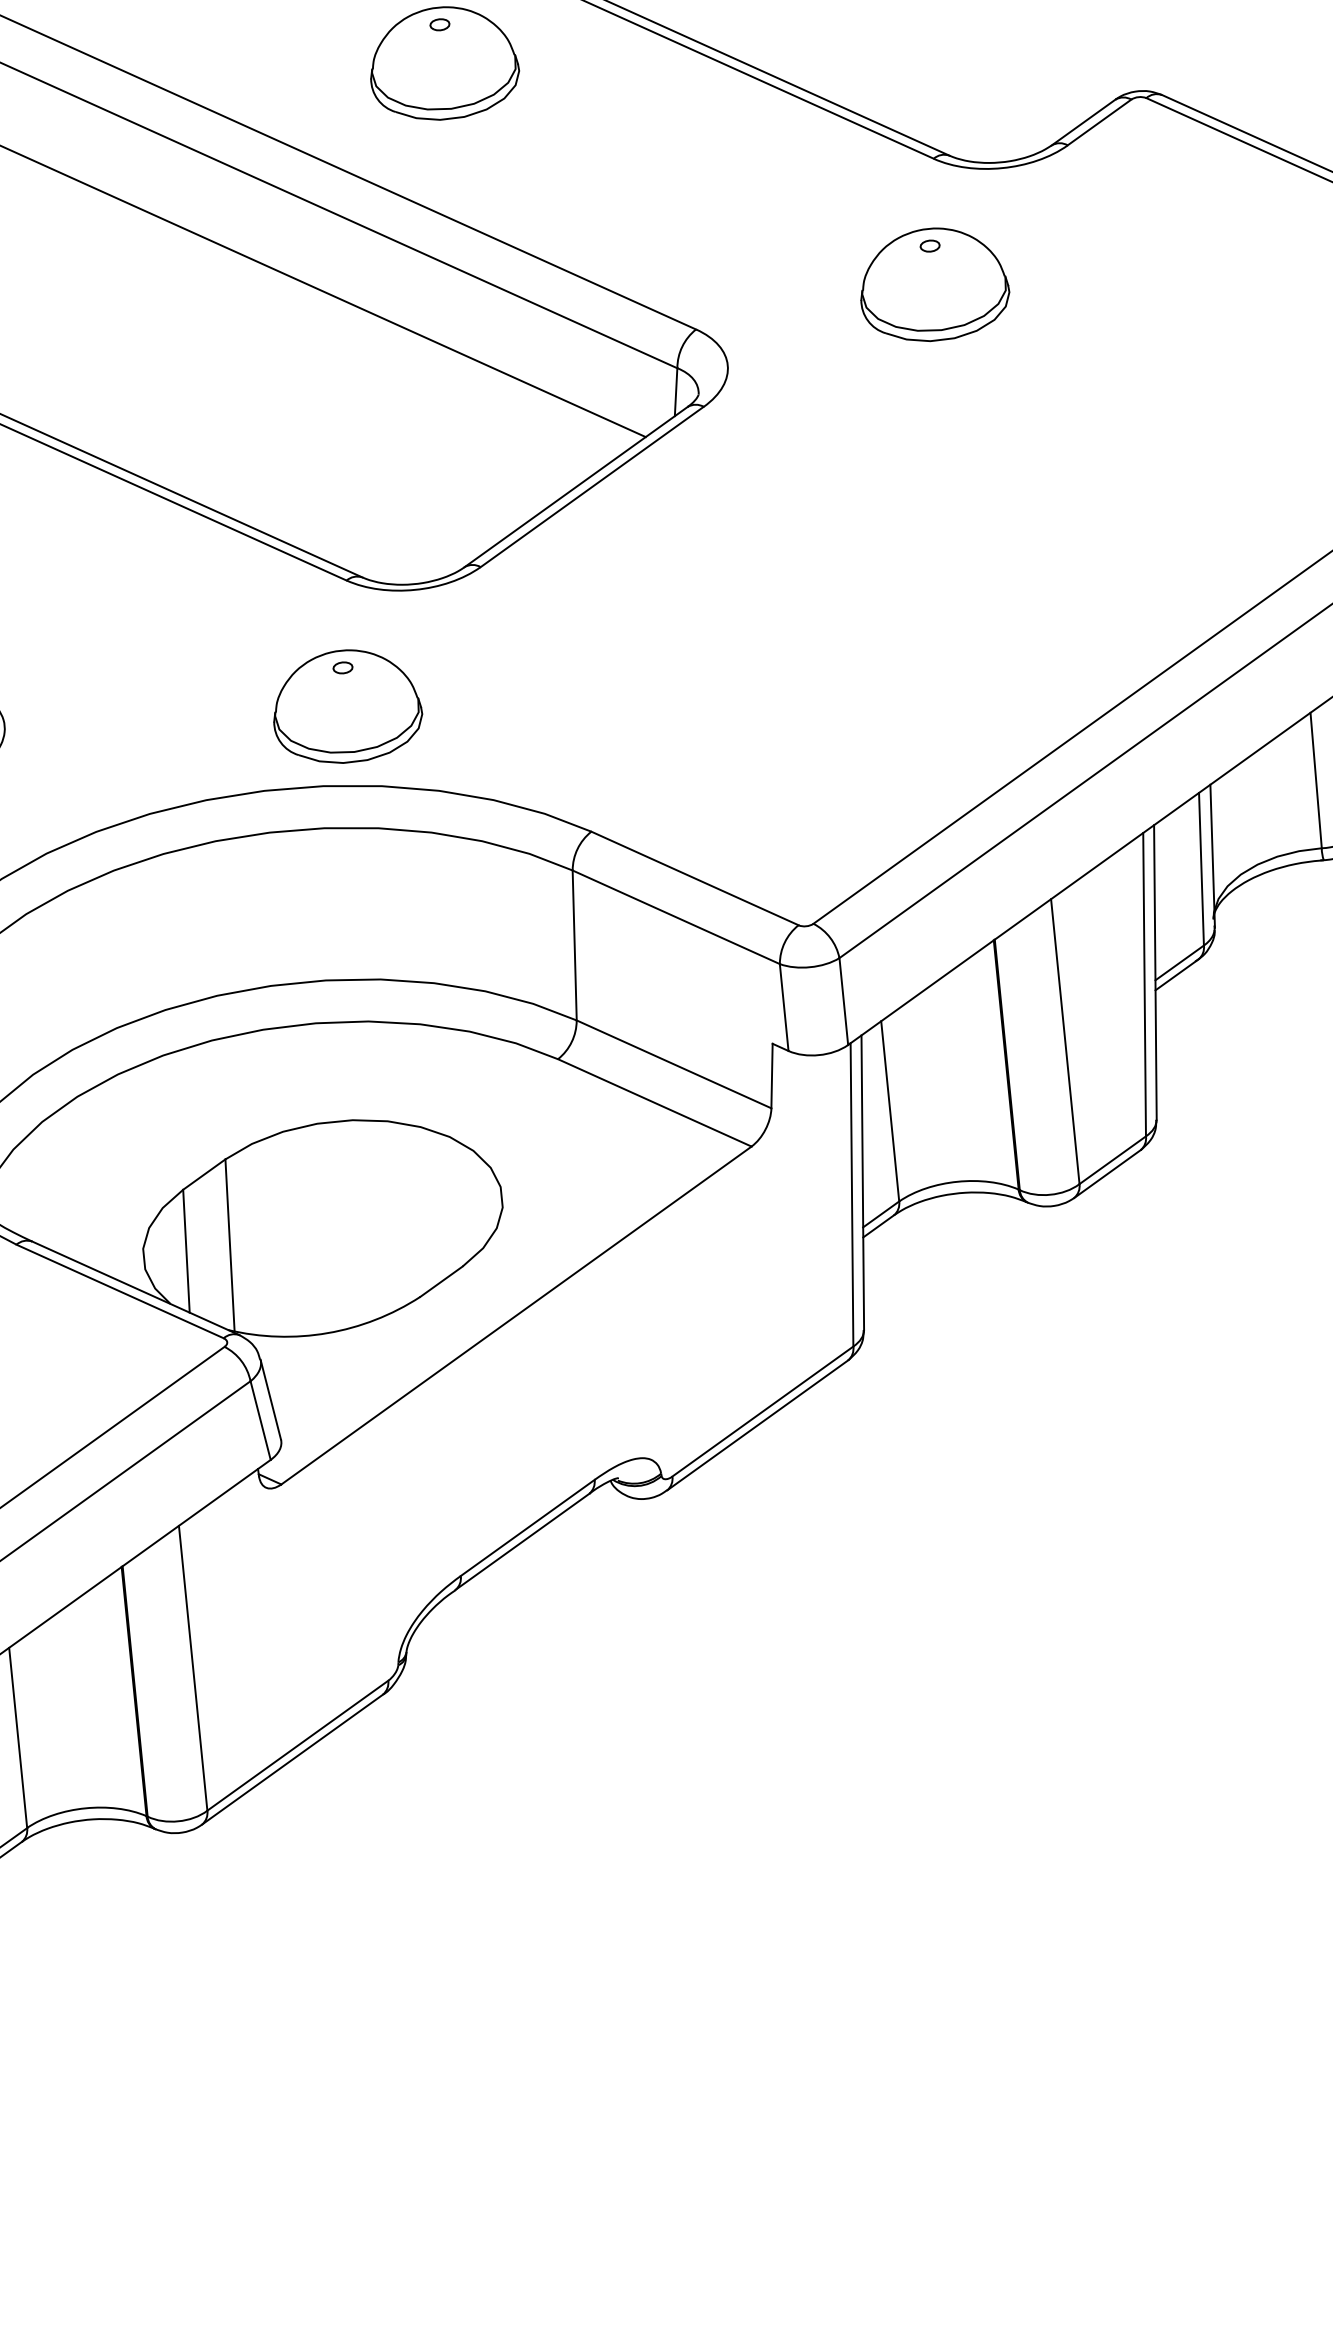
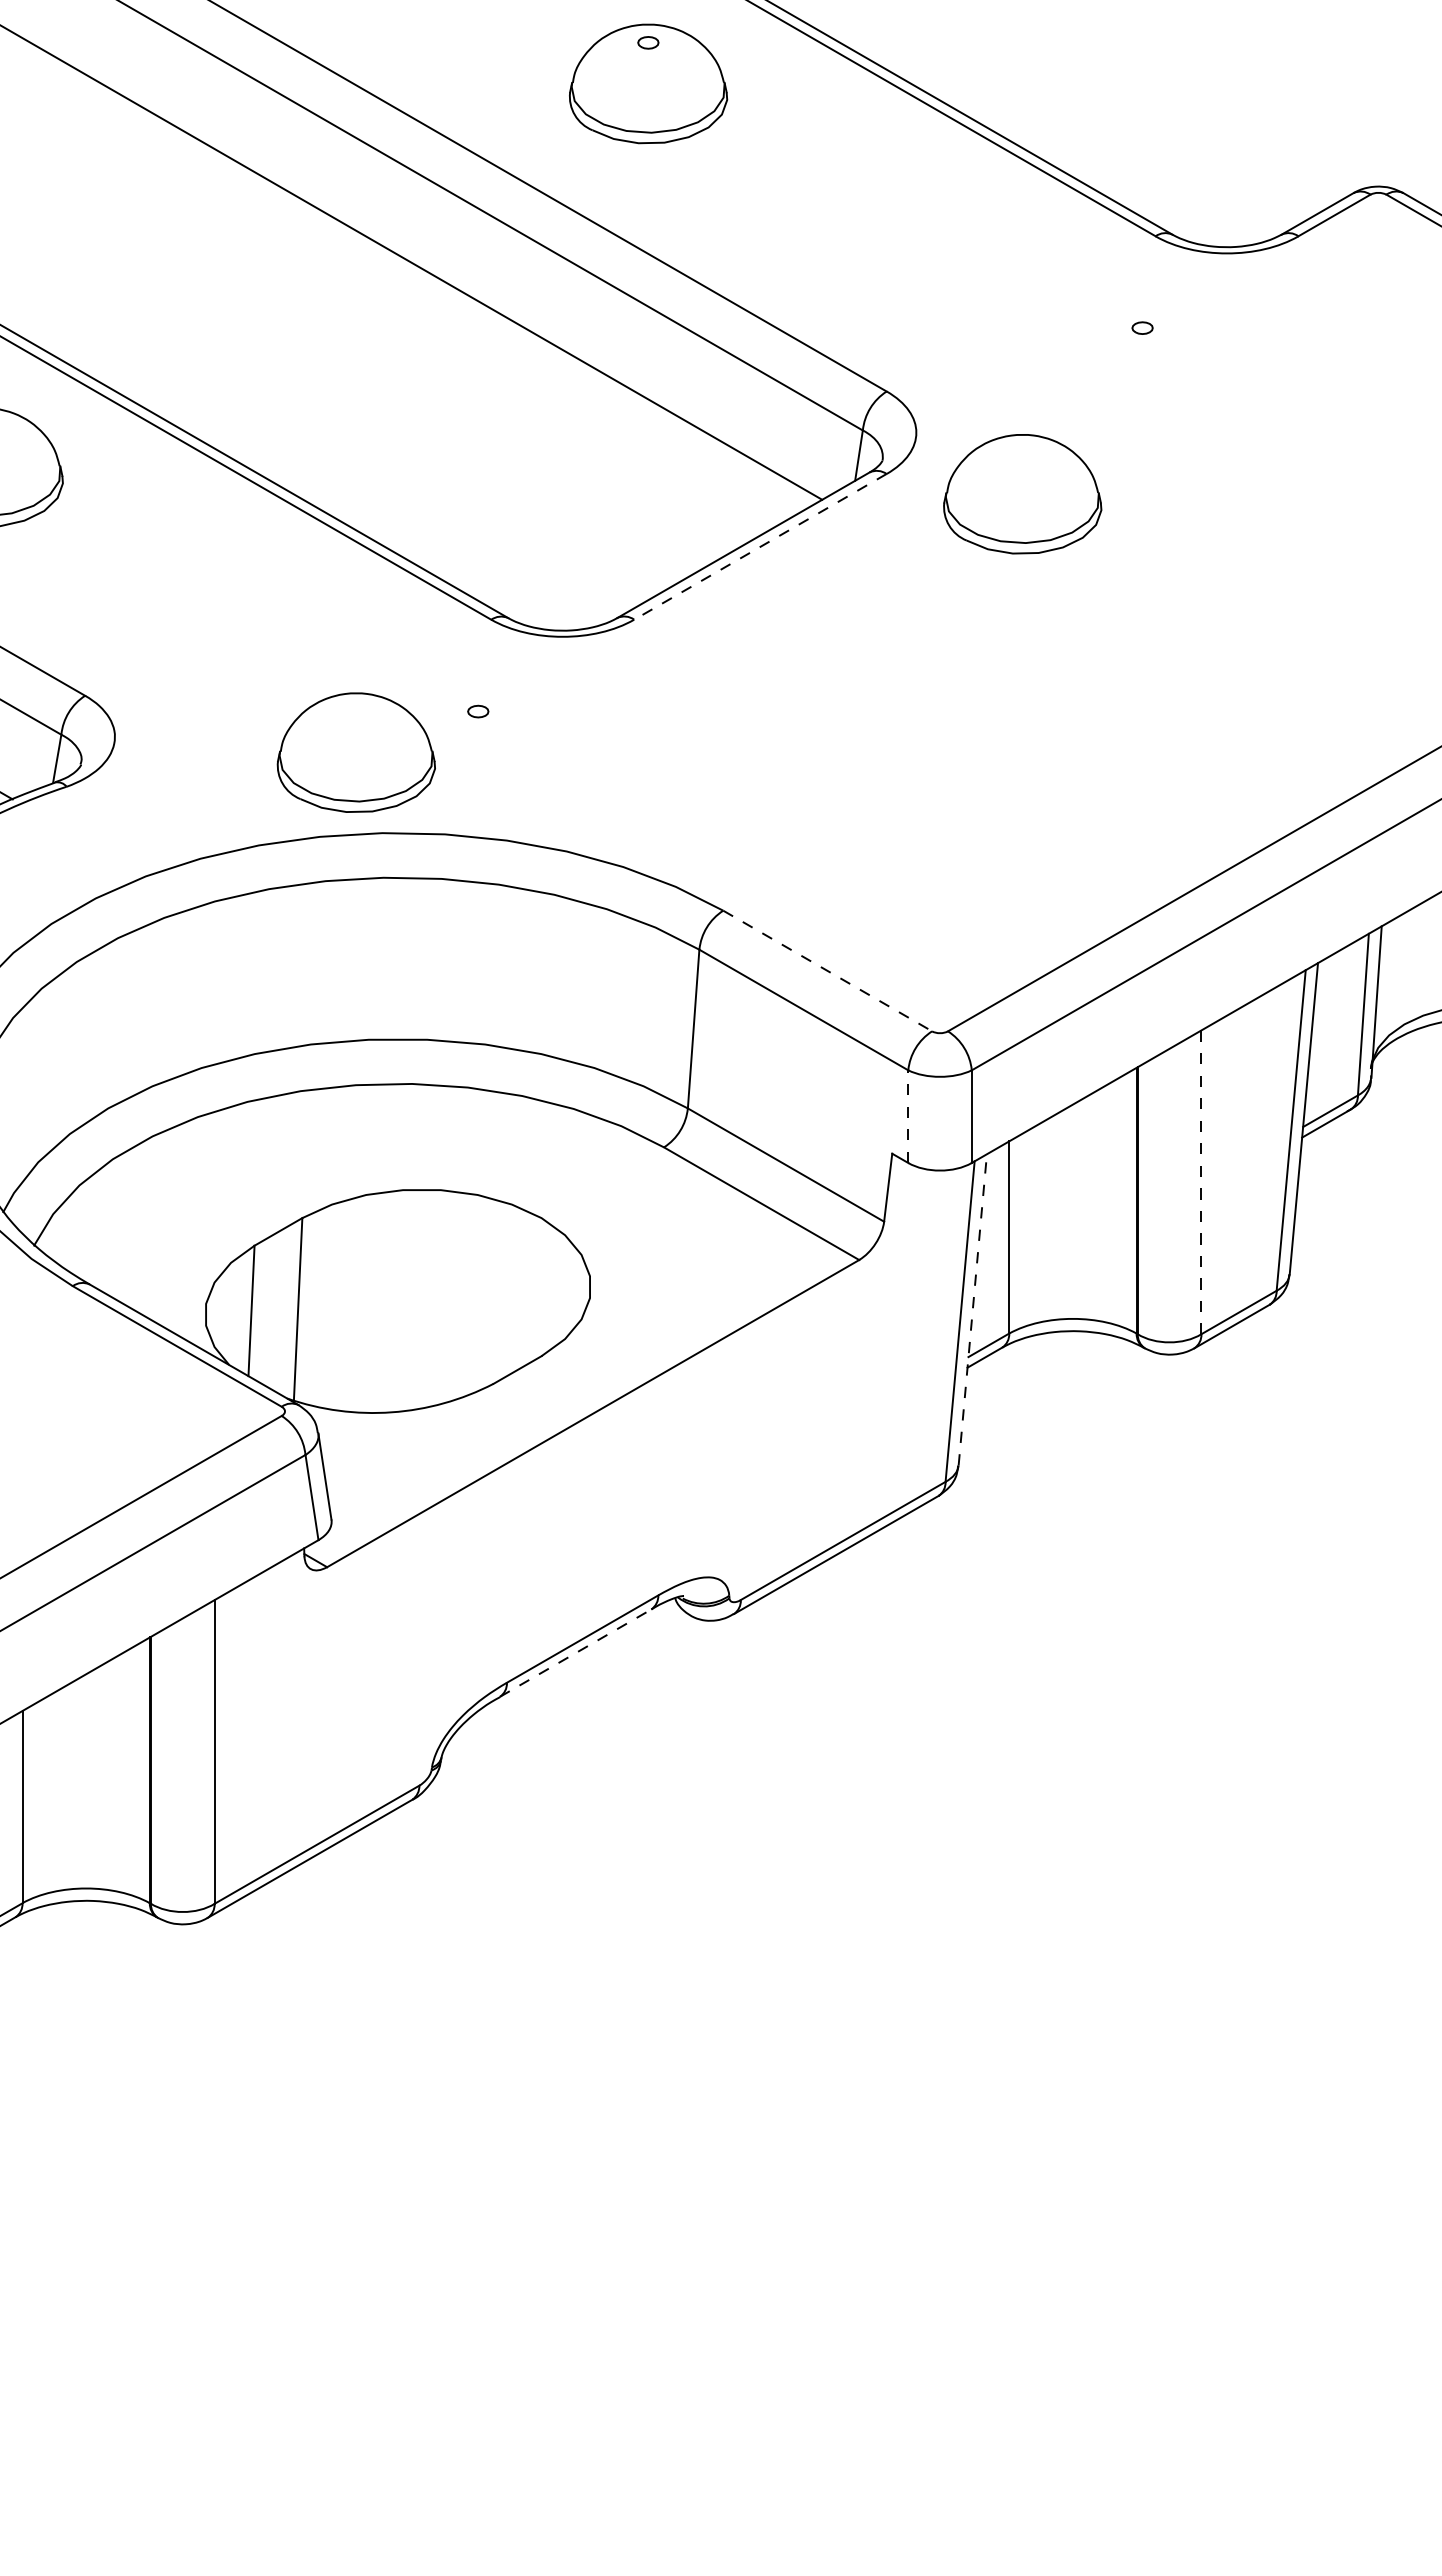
part: (933, 284) -> (1022, 494), moved
line: (592, 486) -> (760, 546), solid -> dashed
part: (346, 706) -> (355, 752), moved
line: (694, 878) -> (827, 971), solid -> dashed
line: (784, 1007) -> (908, 1116), solid -> dashed
line: (1065, 1041) -> (1201, 1182), solid -> dashed
line: (862, 1182) -> (972, 1309), solid -> dashed
line: (523, 1541) -> (576, 1652), solid -> dashed

